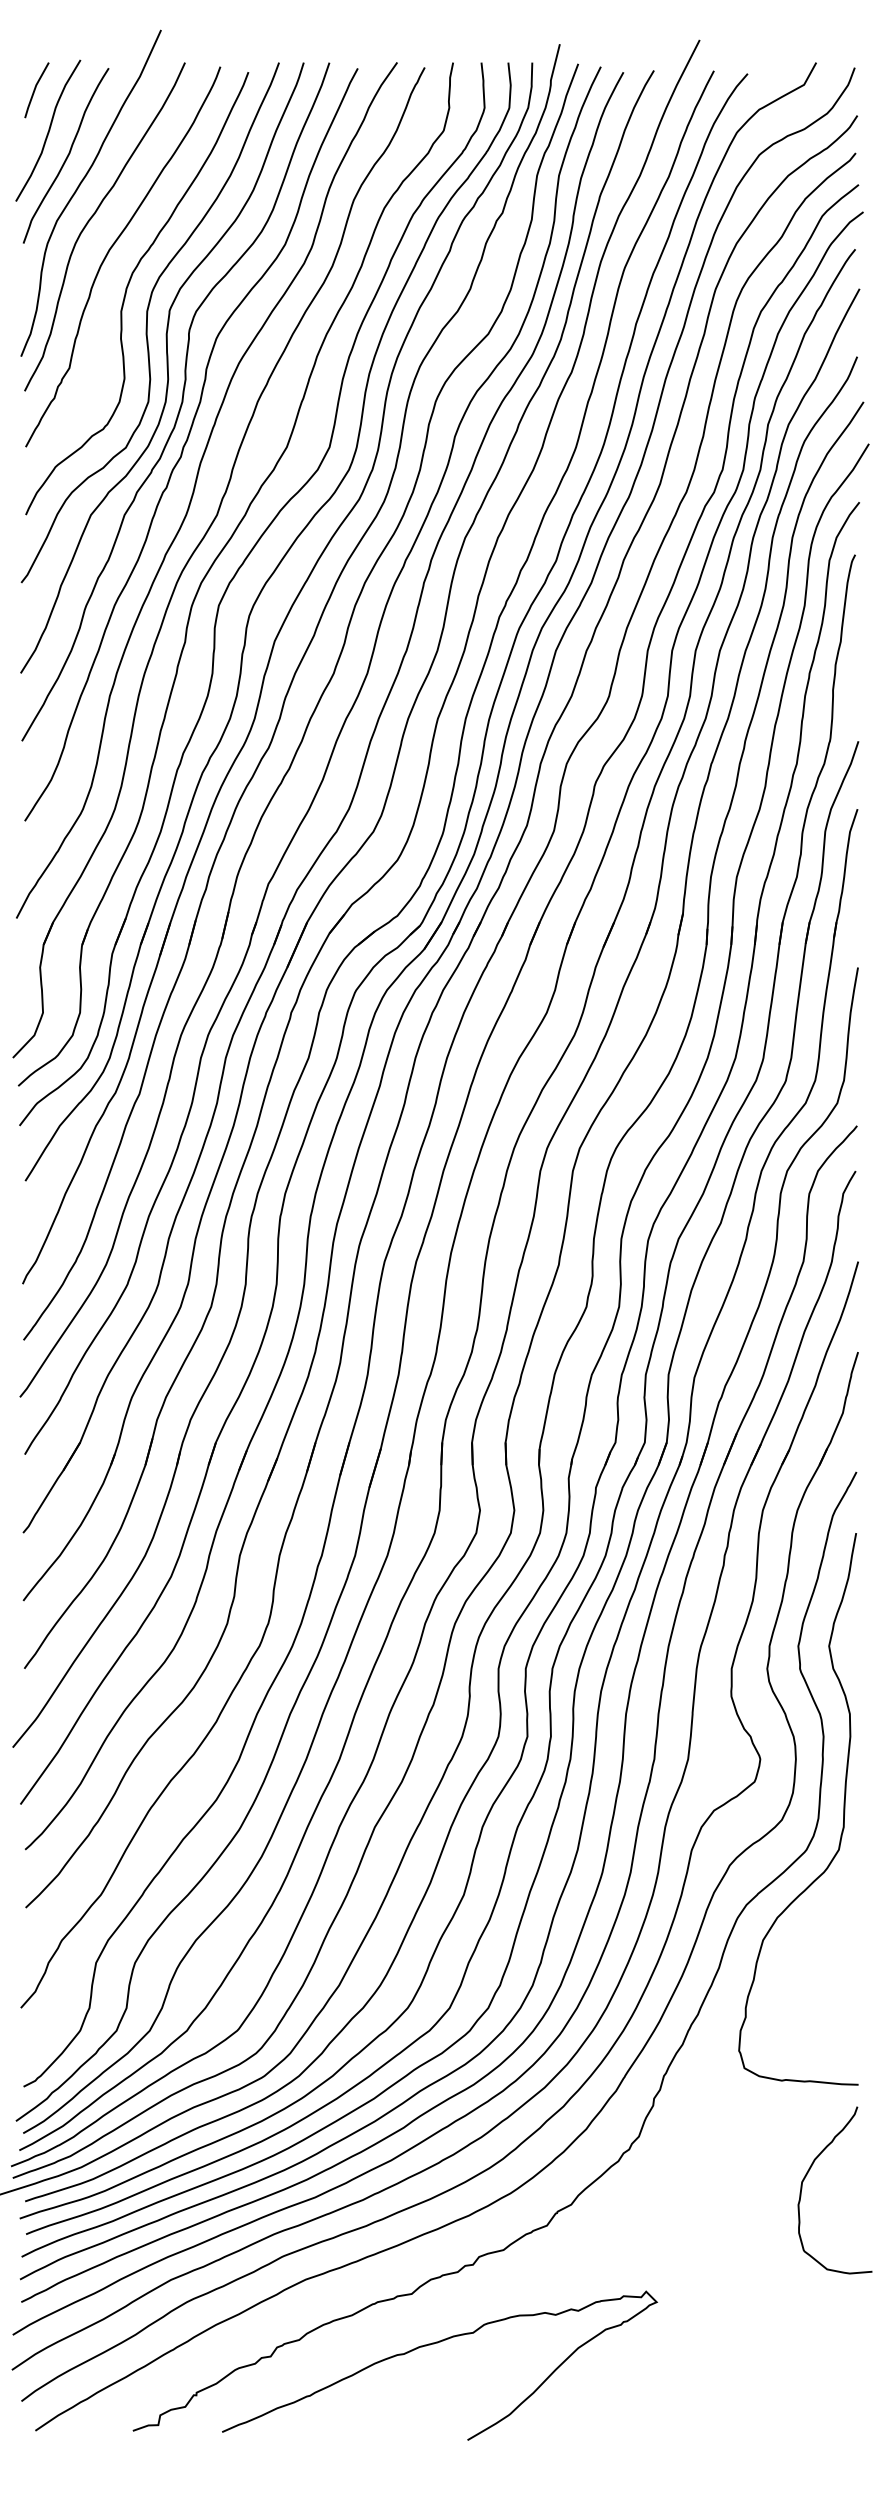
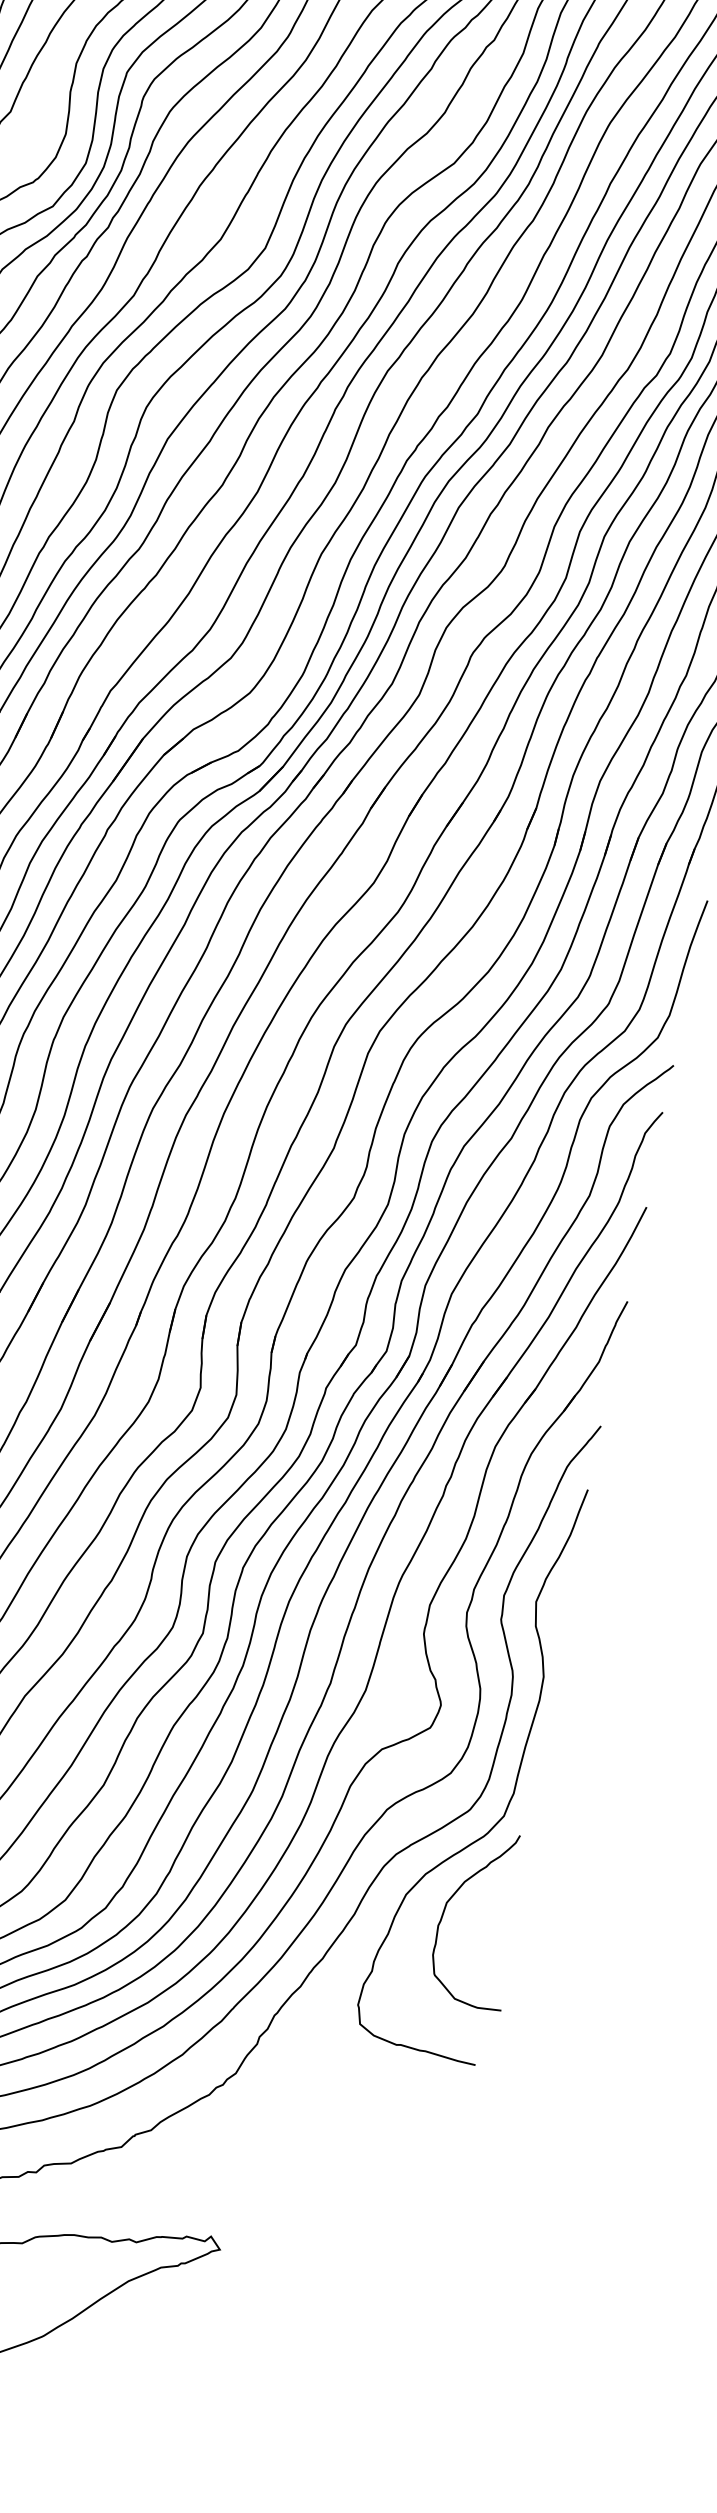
curve: (808, 2173) -> (455, 1894), moved

